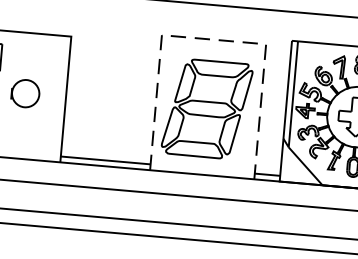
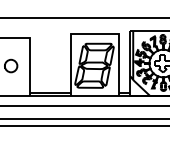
line: (213, 38) -> (94, 33), dashed -> solid

